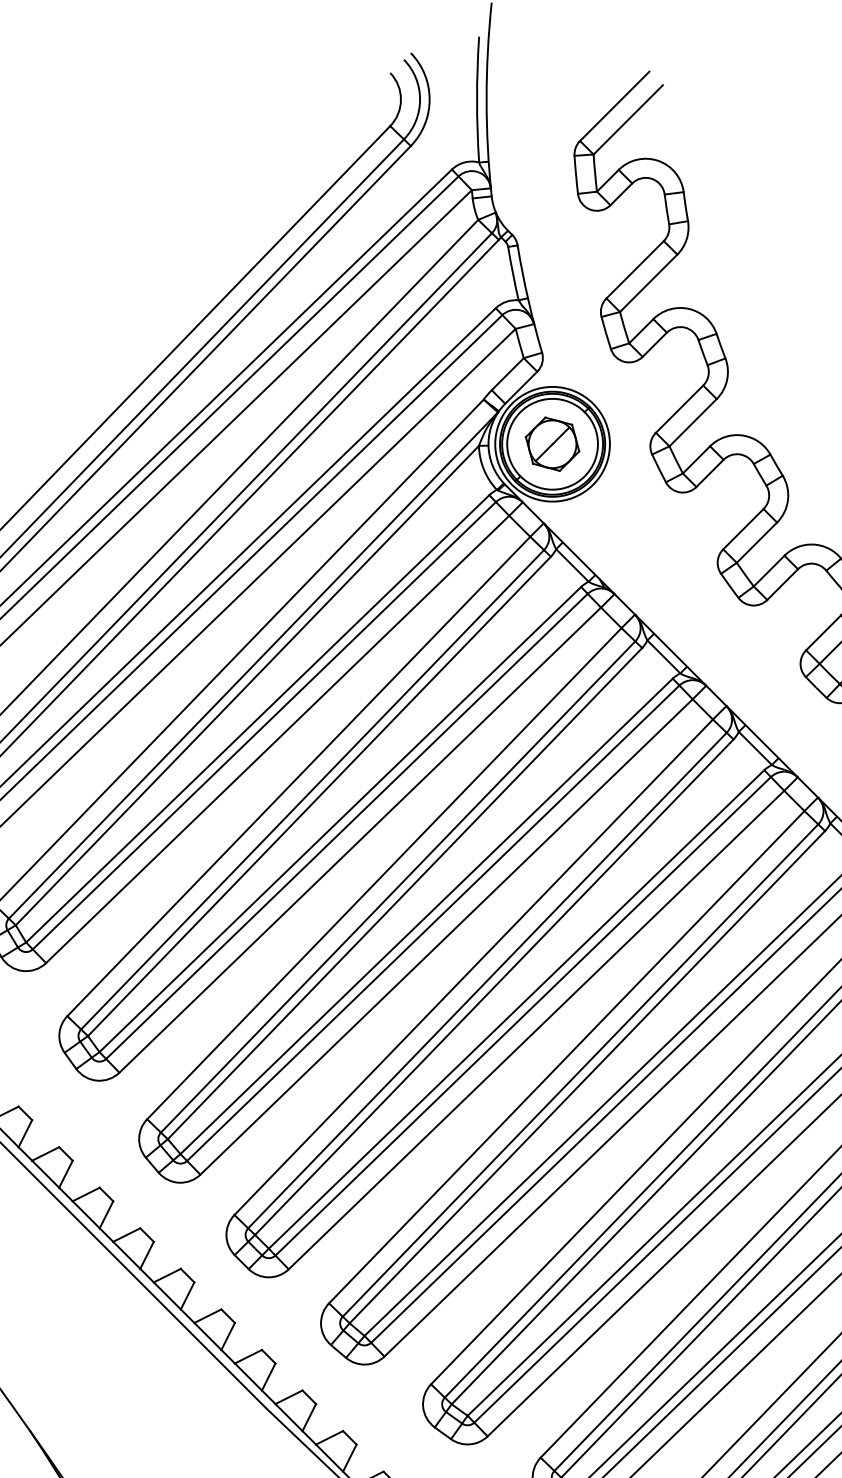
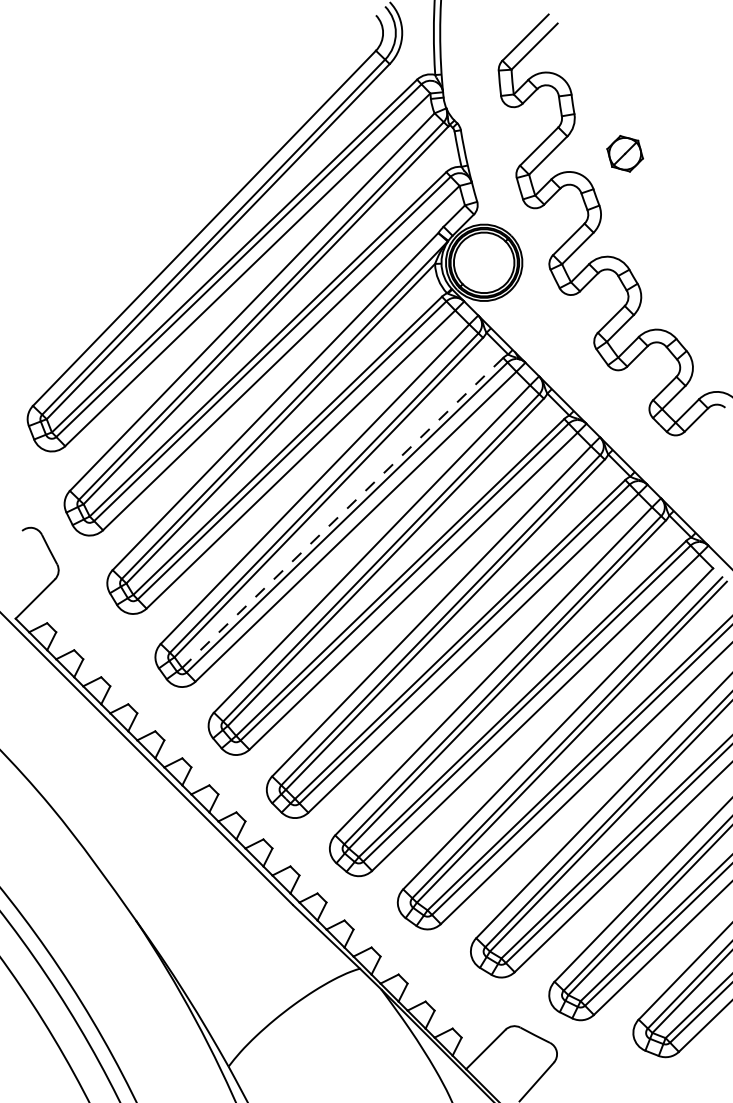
part: (551, 443) -> (624, 153), moved
line: (341, 818) -> (343, 512), solid -> dashed

